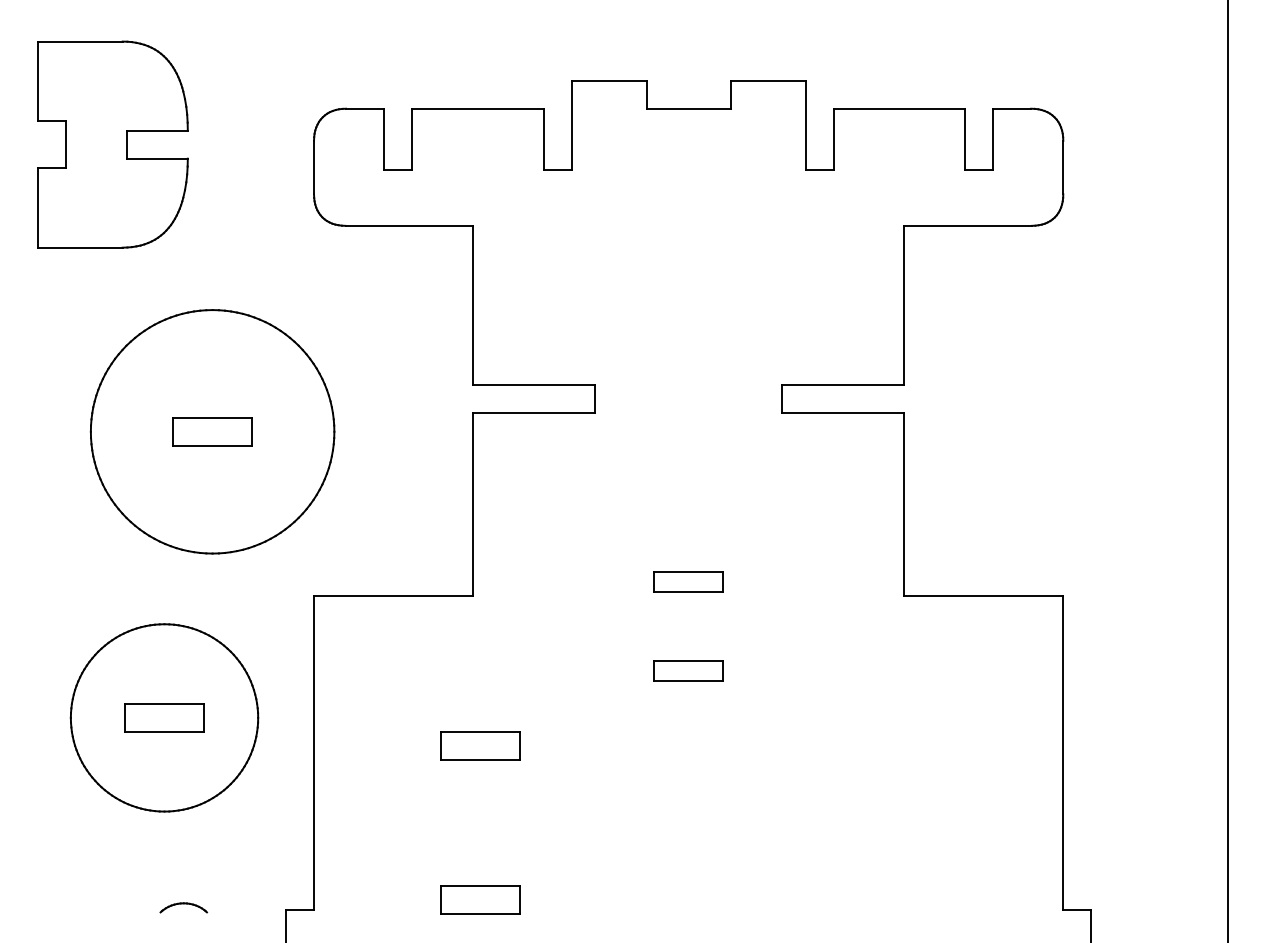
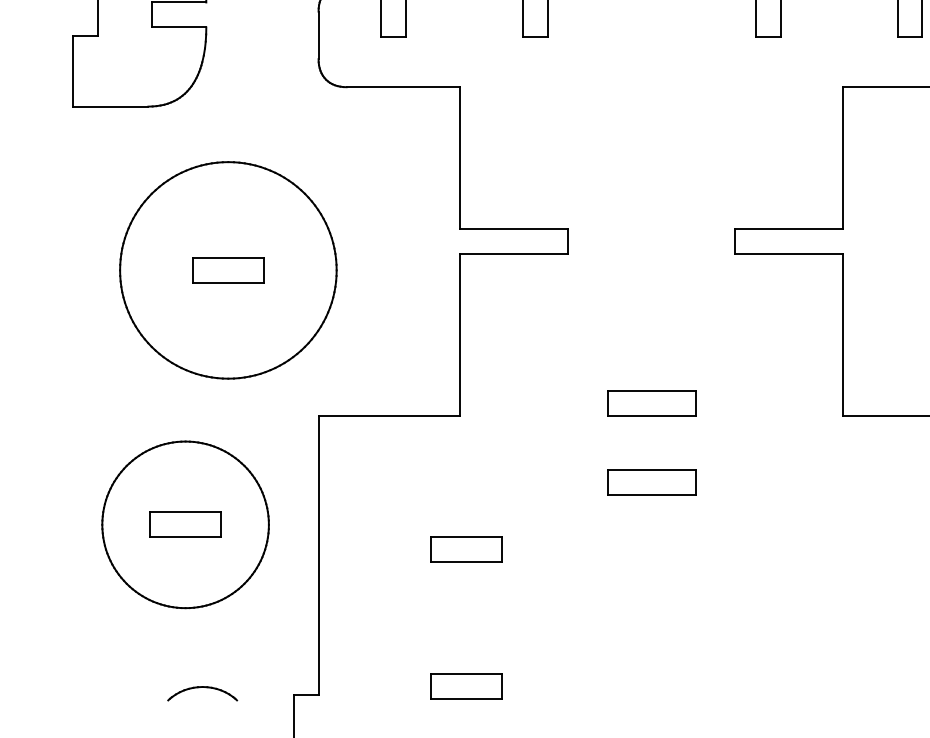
part: (688, 581) -> (651, 403), size x1.43
part: (688, 670) -> (651, 482), size x1.43
part: (183, 907) -> (202, 693), size x1.67

